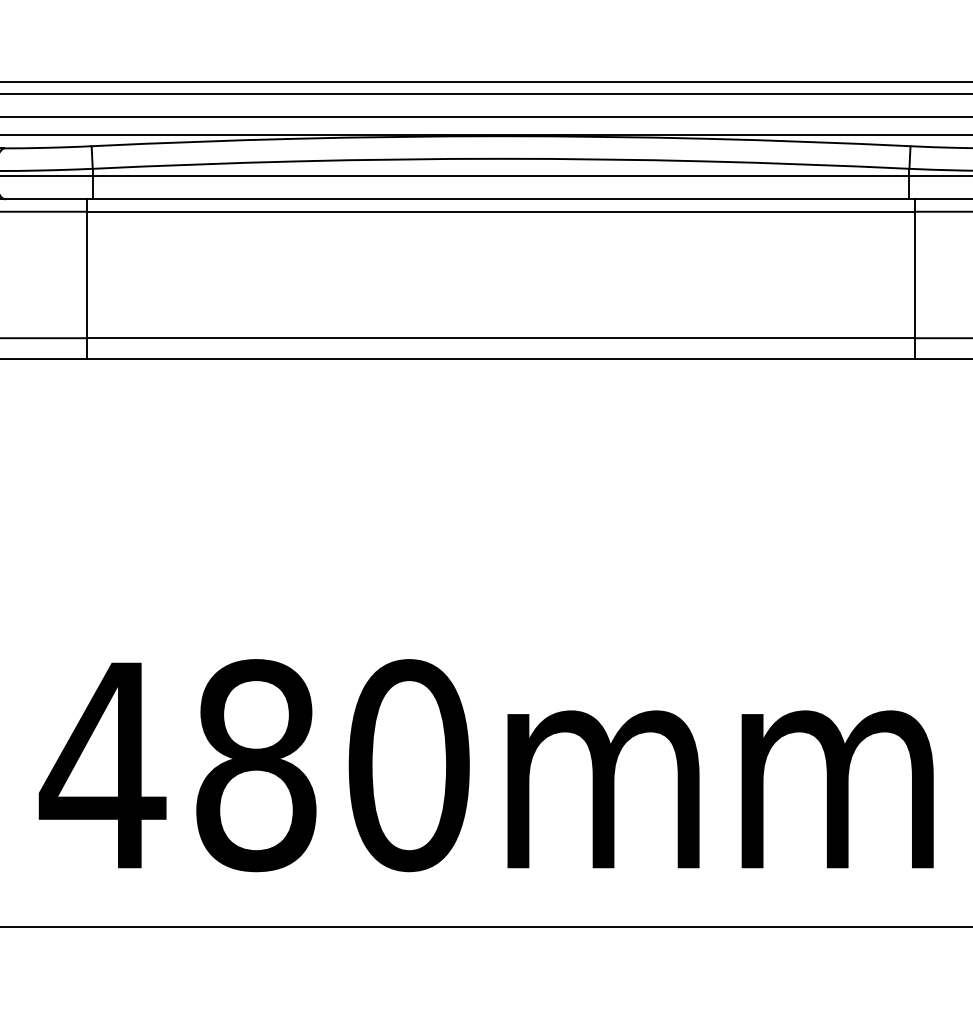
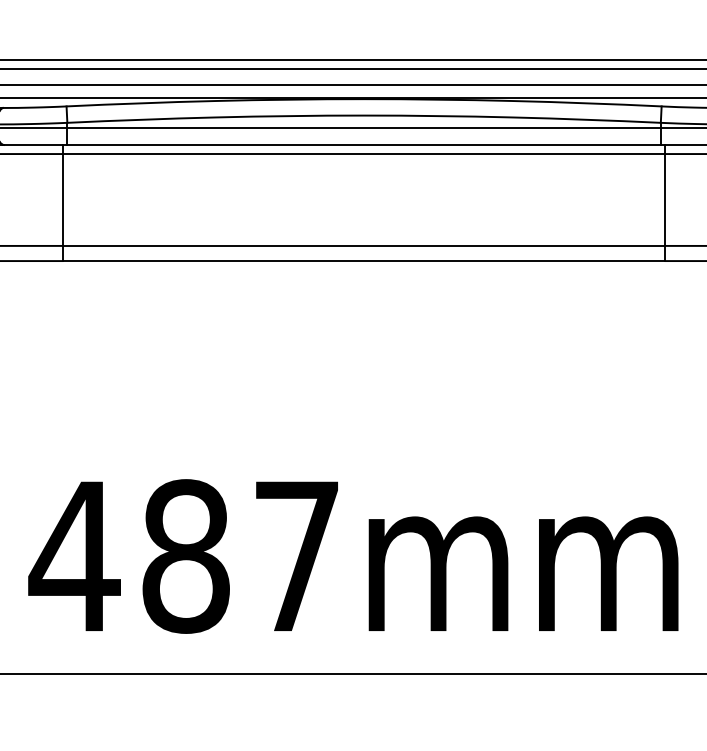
text: (409, 765) -> (297, 556), 480mm -> 487mm

